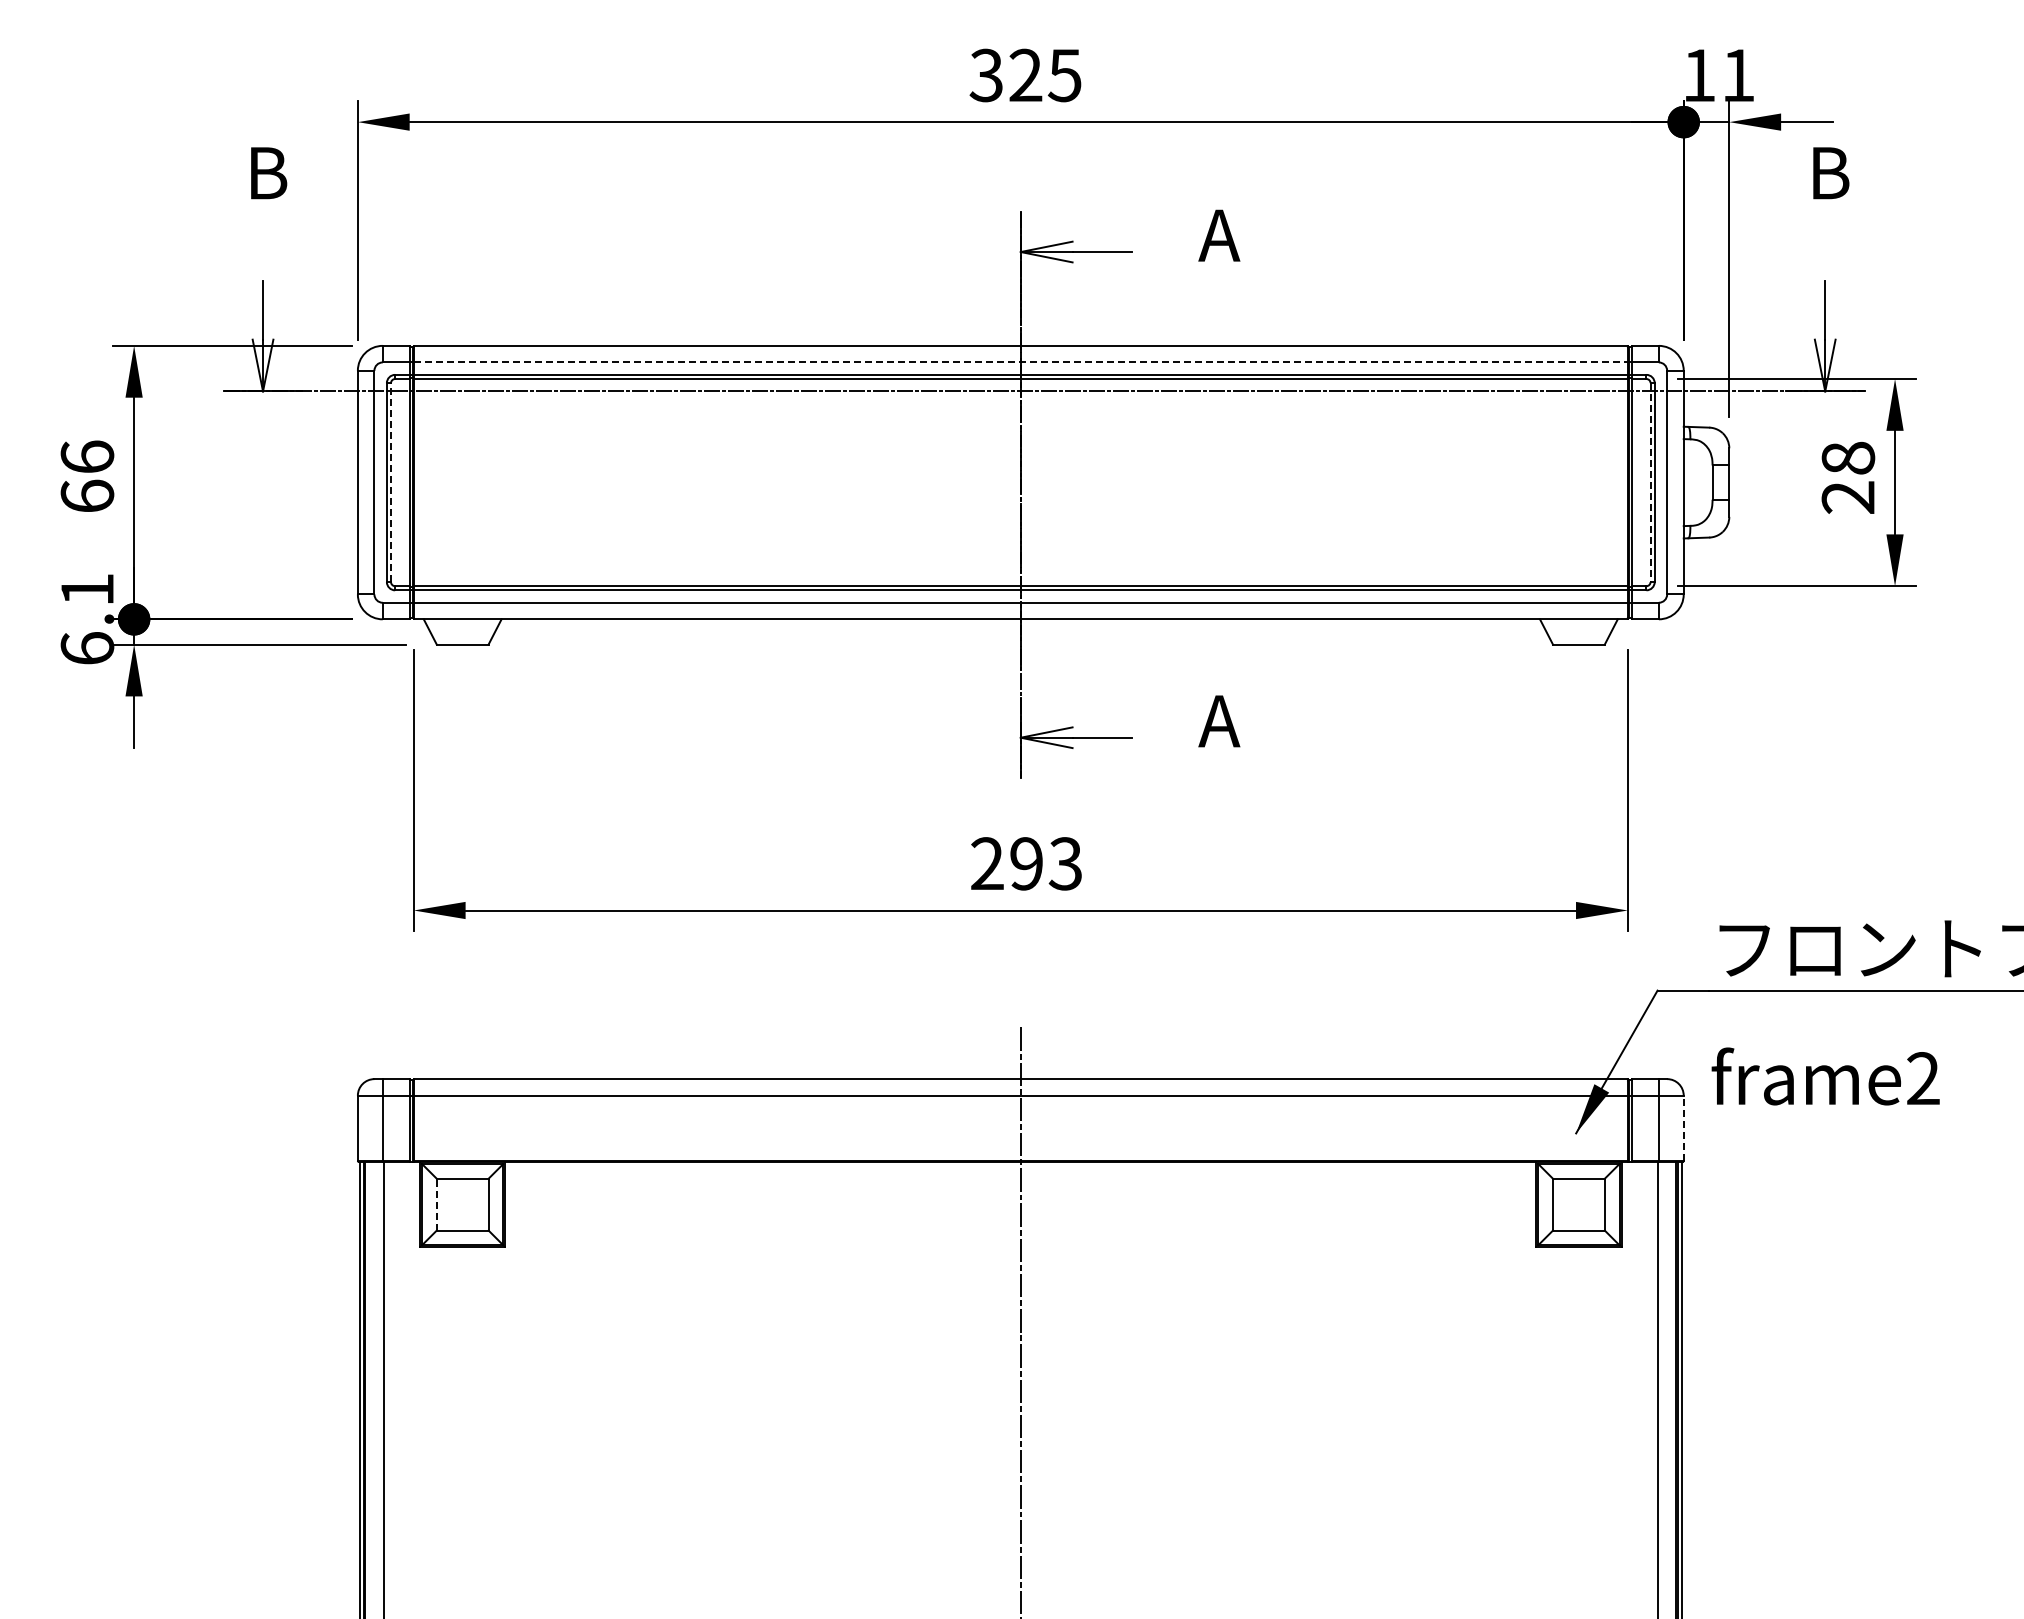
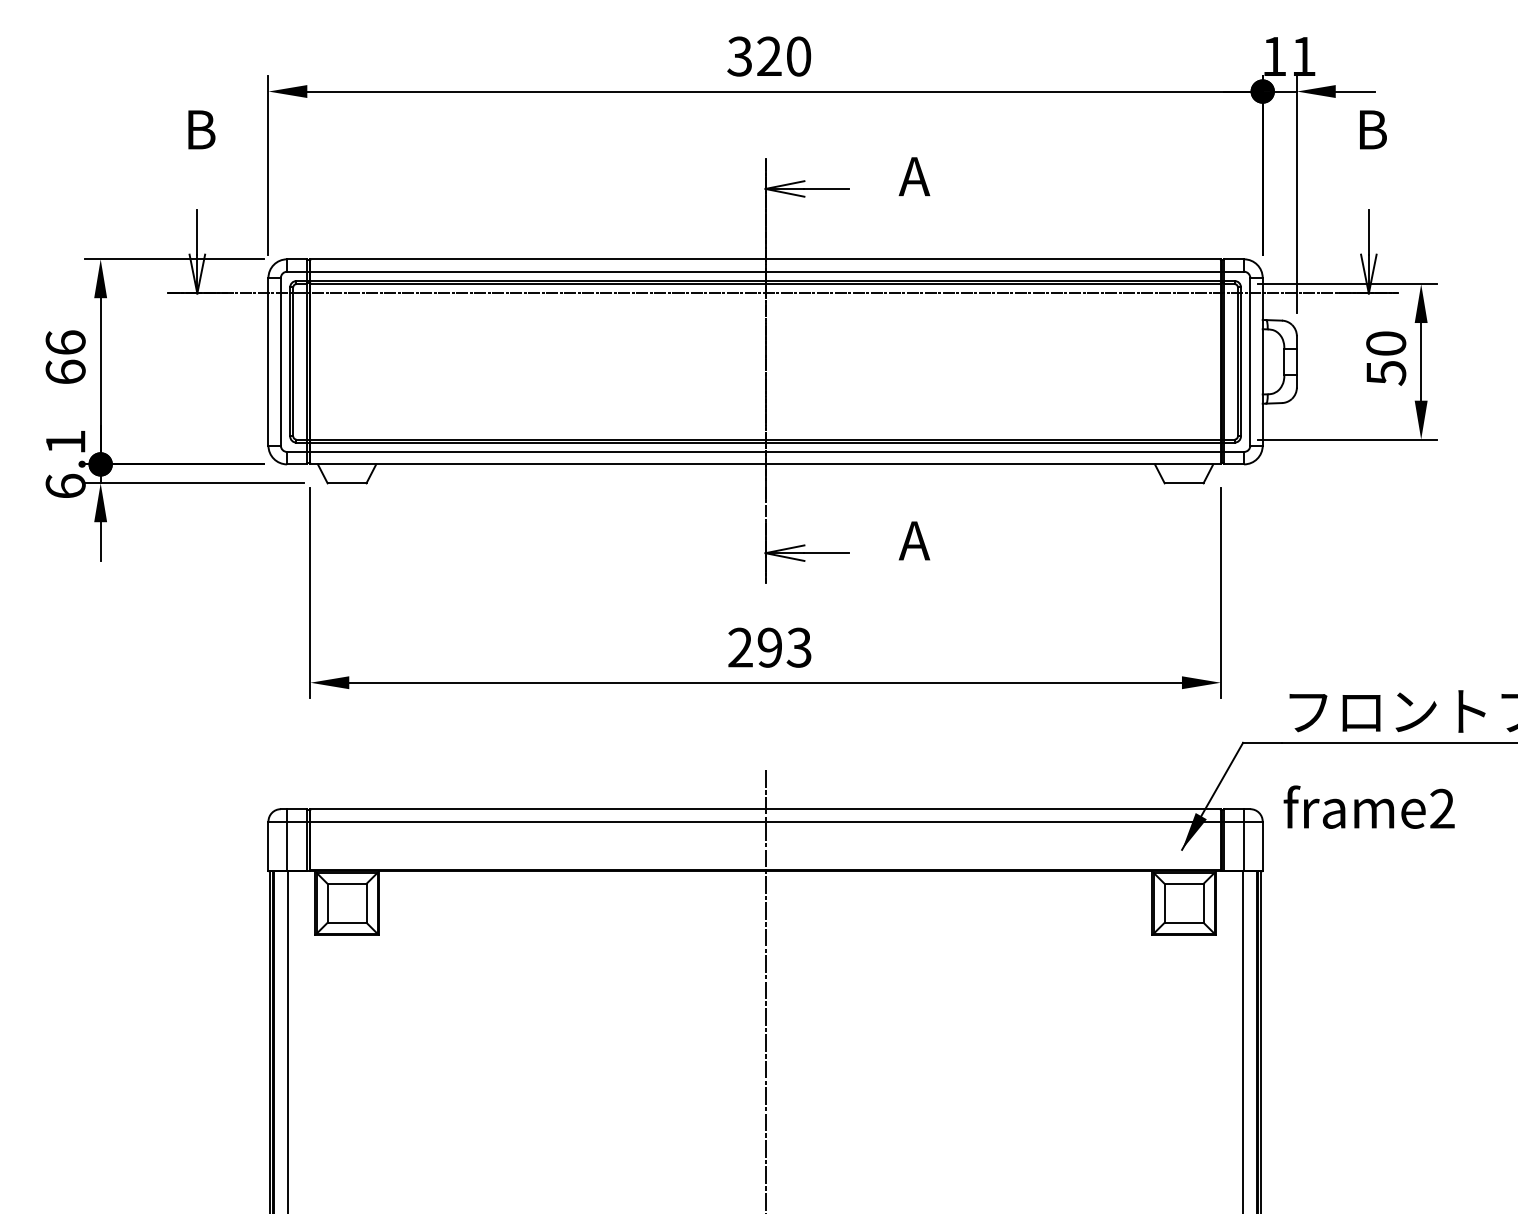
text: (1064, 75) -> (798, 56), 325 -> 320
line: (1020, 362) -> (765, 271), dashed -> solid
text: (1848, 477) -> (1386, 358), 28 -> 50
line: (391, 482) -> (293, 361), dashed -> solid
line: (1650, 483) -> (1237, 362), dashed -> solid
line: (1683, 1128) -> (1262, 846), dashed -> solid
line: (436, 1204) -> (327, 903), dashed -> solid

